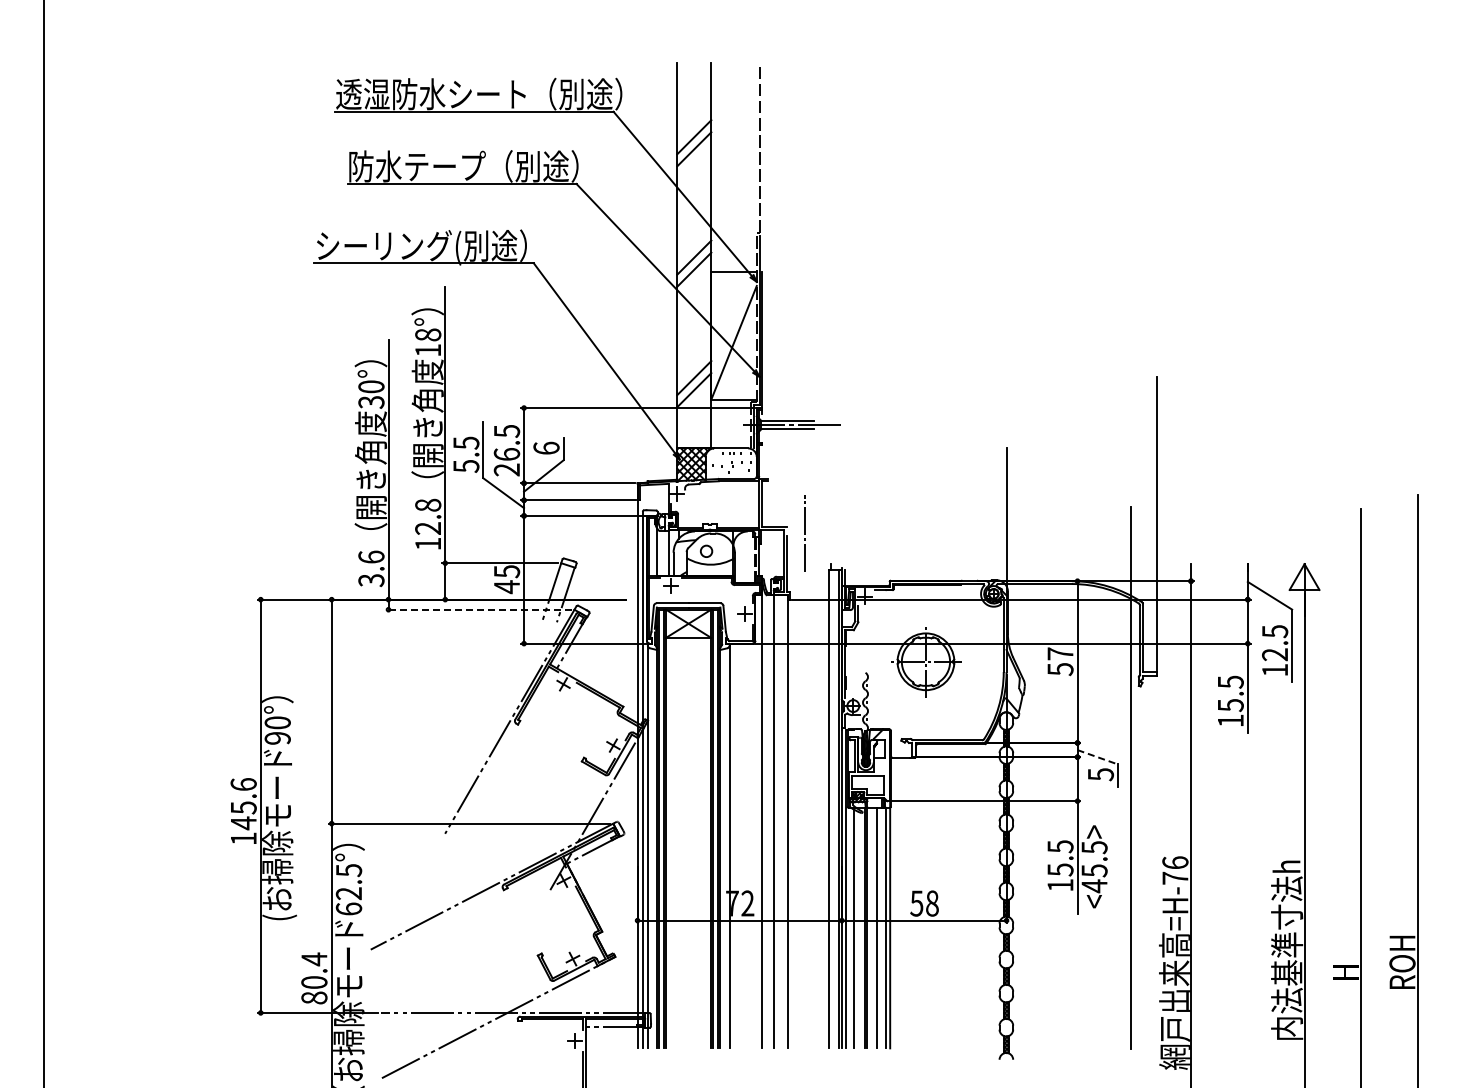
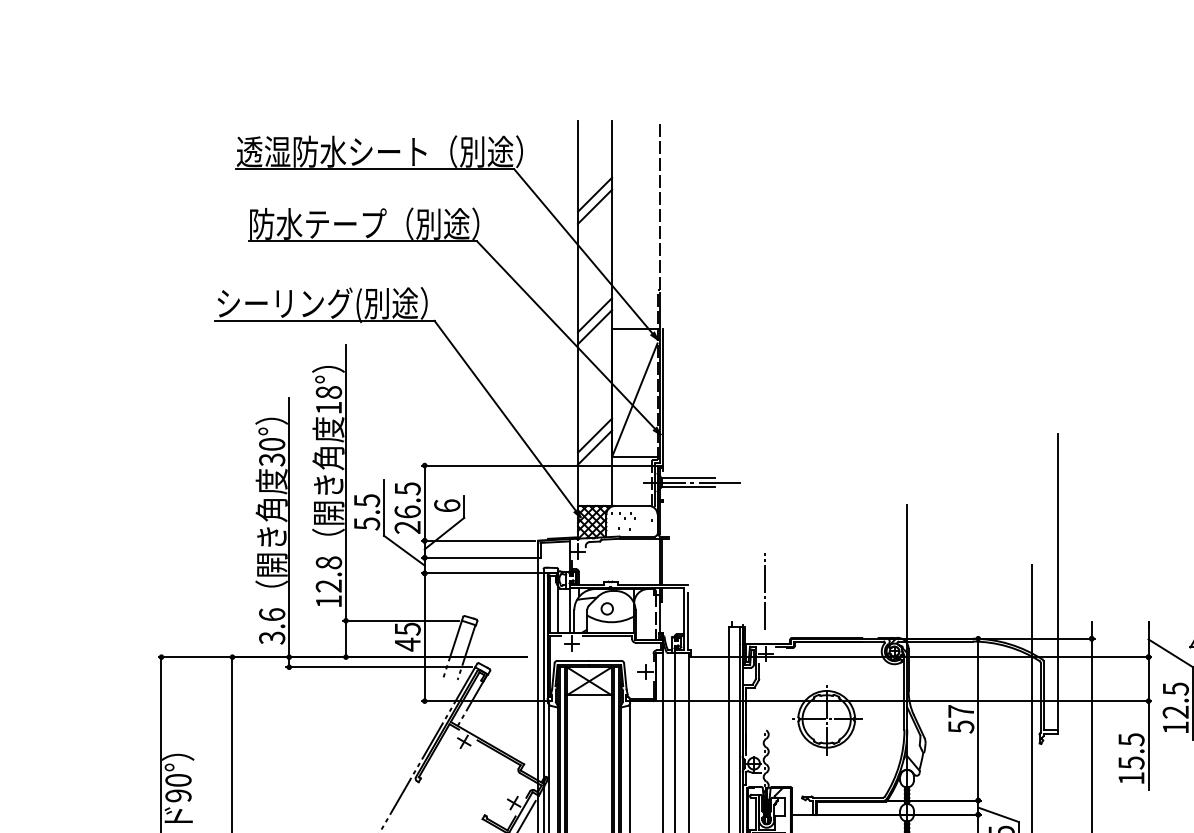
line: (804, 533) -> (765, 591), moved
line: (478, 609) -> (379, 667), dashed -> solid
line: (1098, 757) -> (999, 815), dashed -> solid

